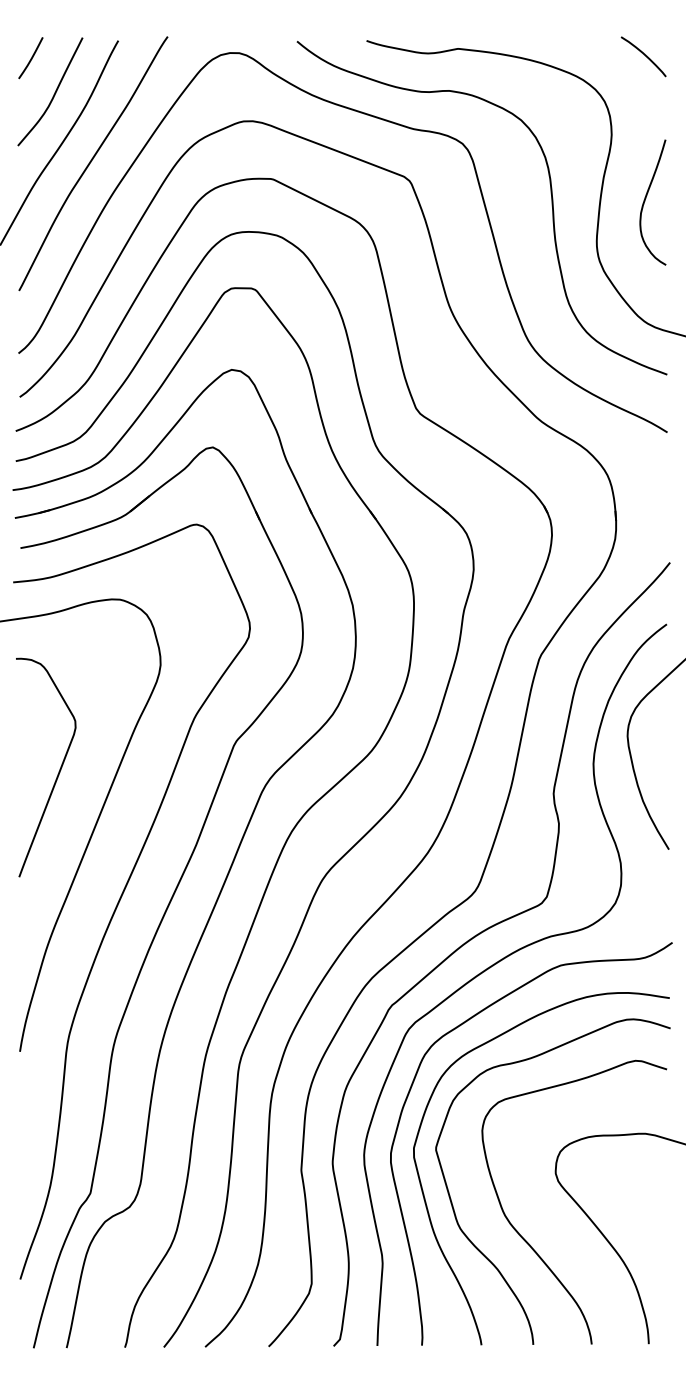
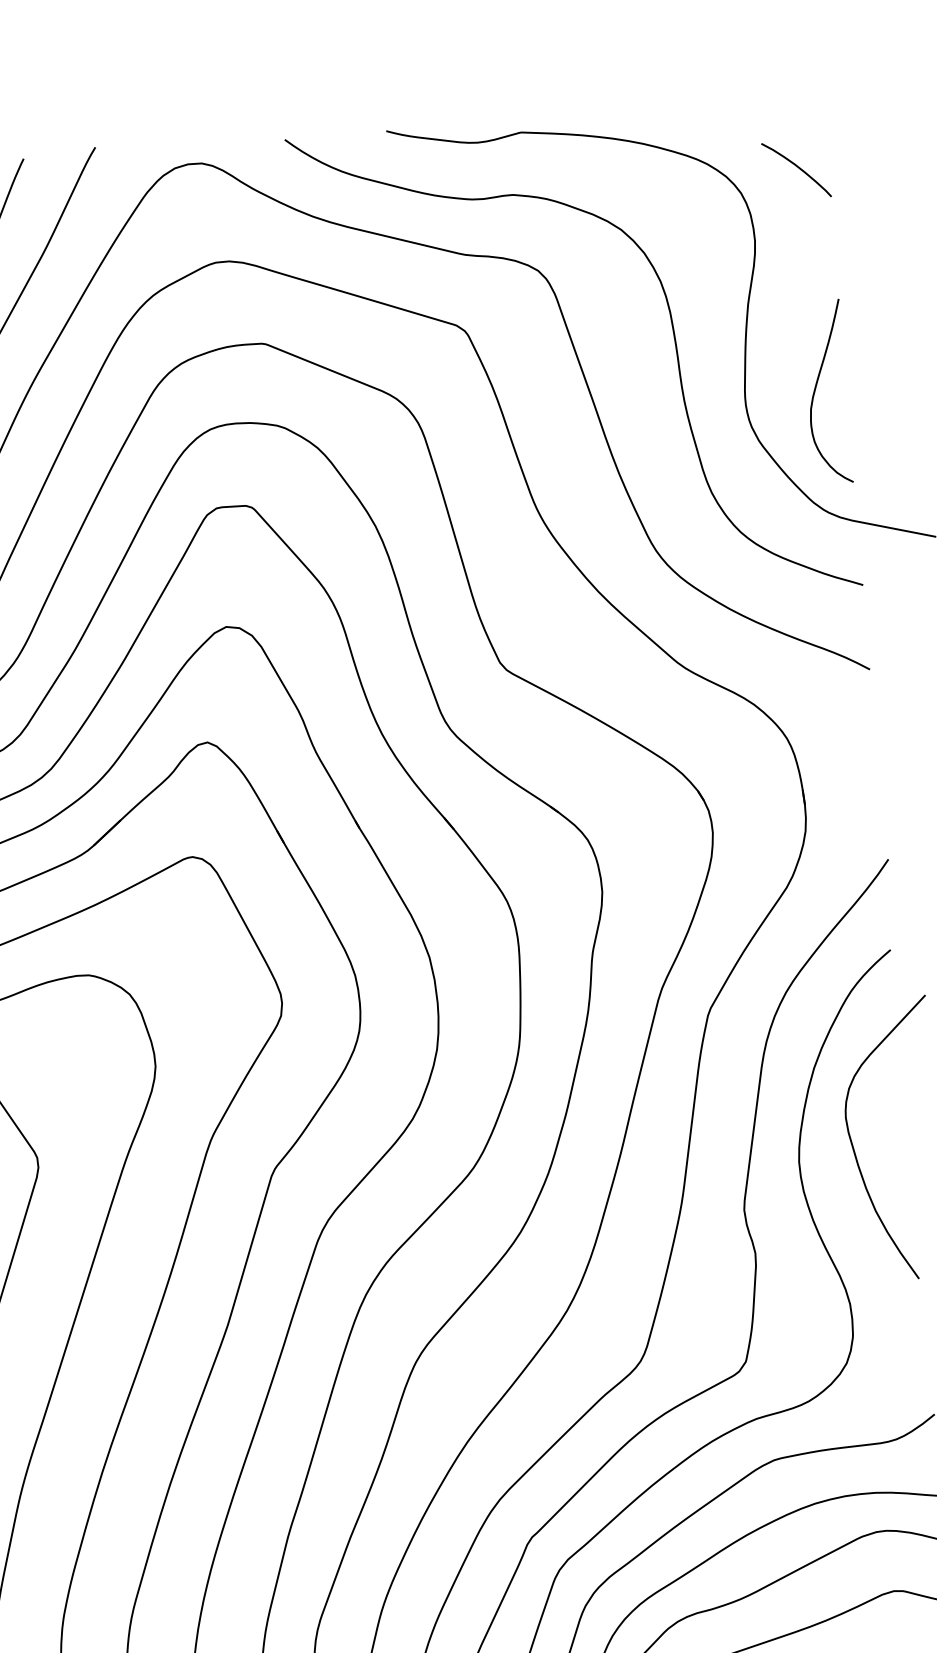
curve: (644, 55) -> (797, 168), moved
curve: (645, 201) -> (816, 391), moved

